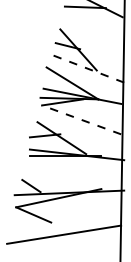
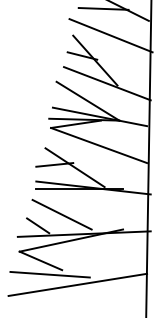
line: (91, 29) -> (111, 35), added
line: (87, 68) -> (106, 83), dashed -> solid
line: (81, 119) -> (98, 145), dashed -> solid
line: (50, 176) -> (61, 214), added
line: (41, 226) -> (50, 274), added

